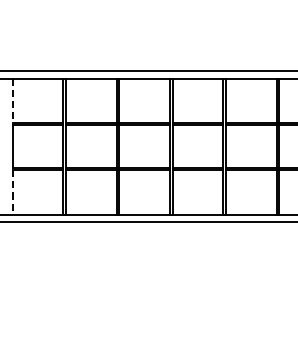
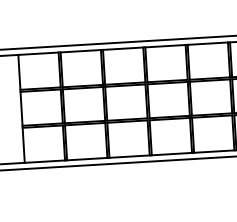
line: (12, 100) -> (19, 72), dashed -> solid
line: (12, 193) -> (23, 146), dashed -> solid

